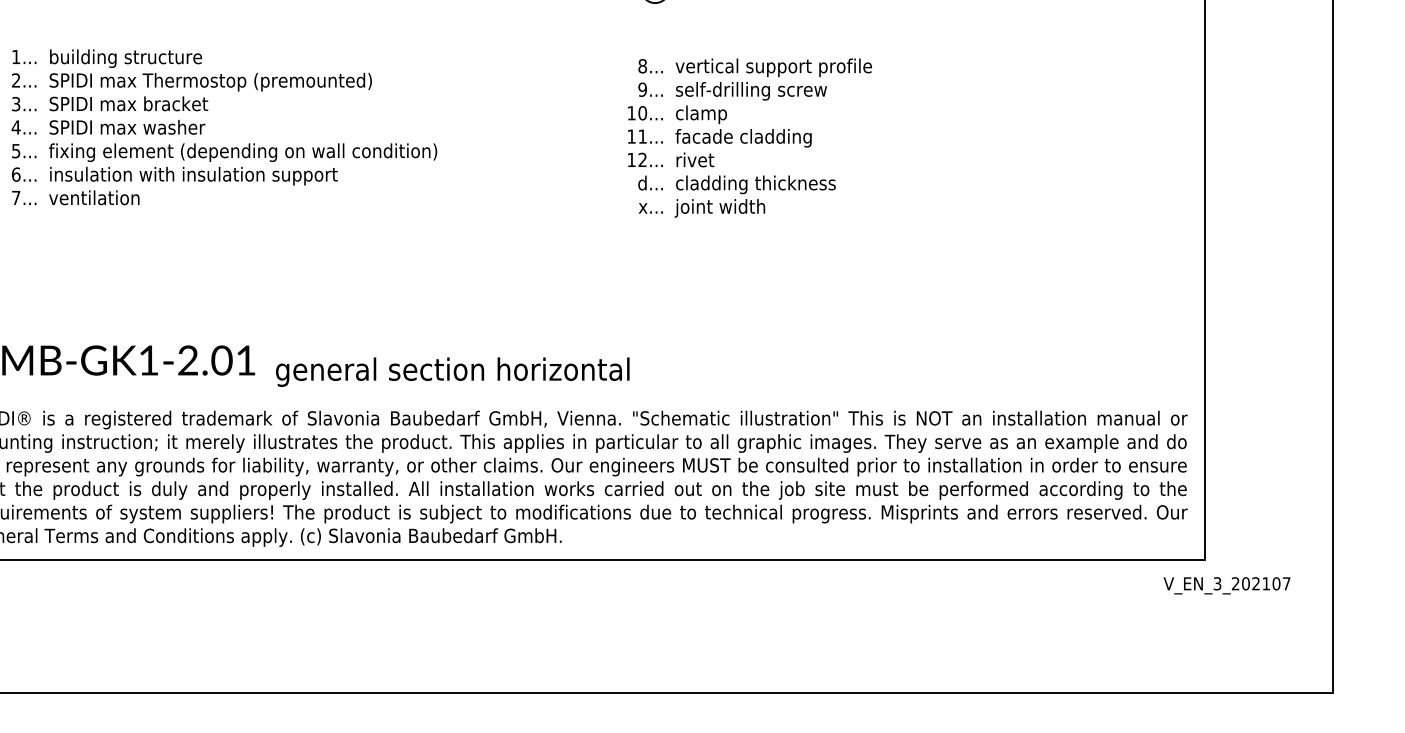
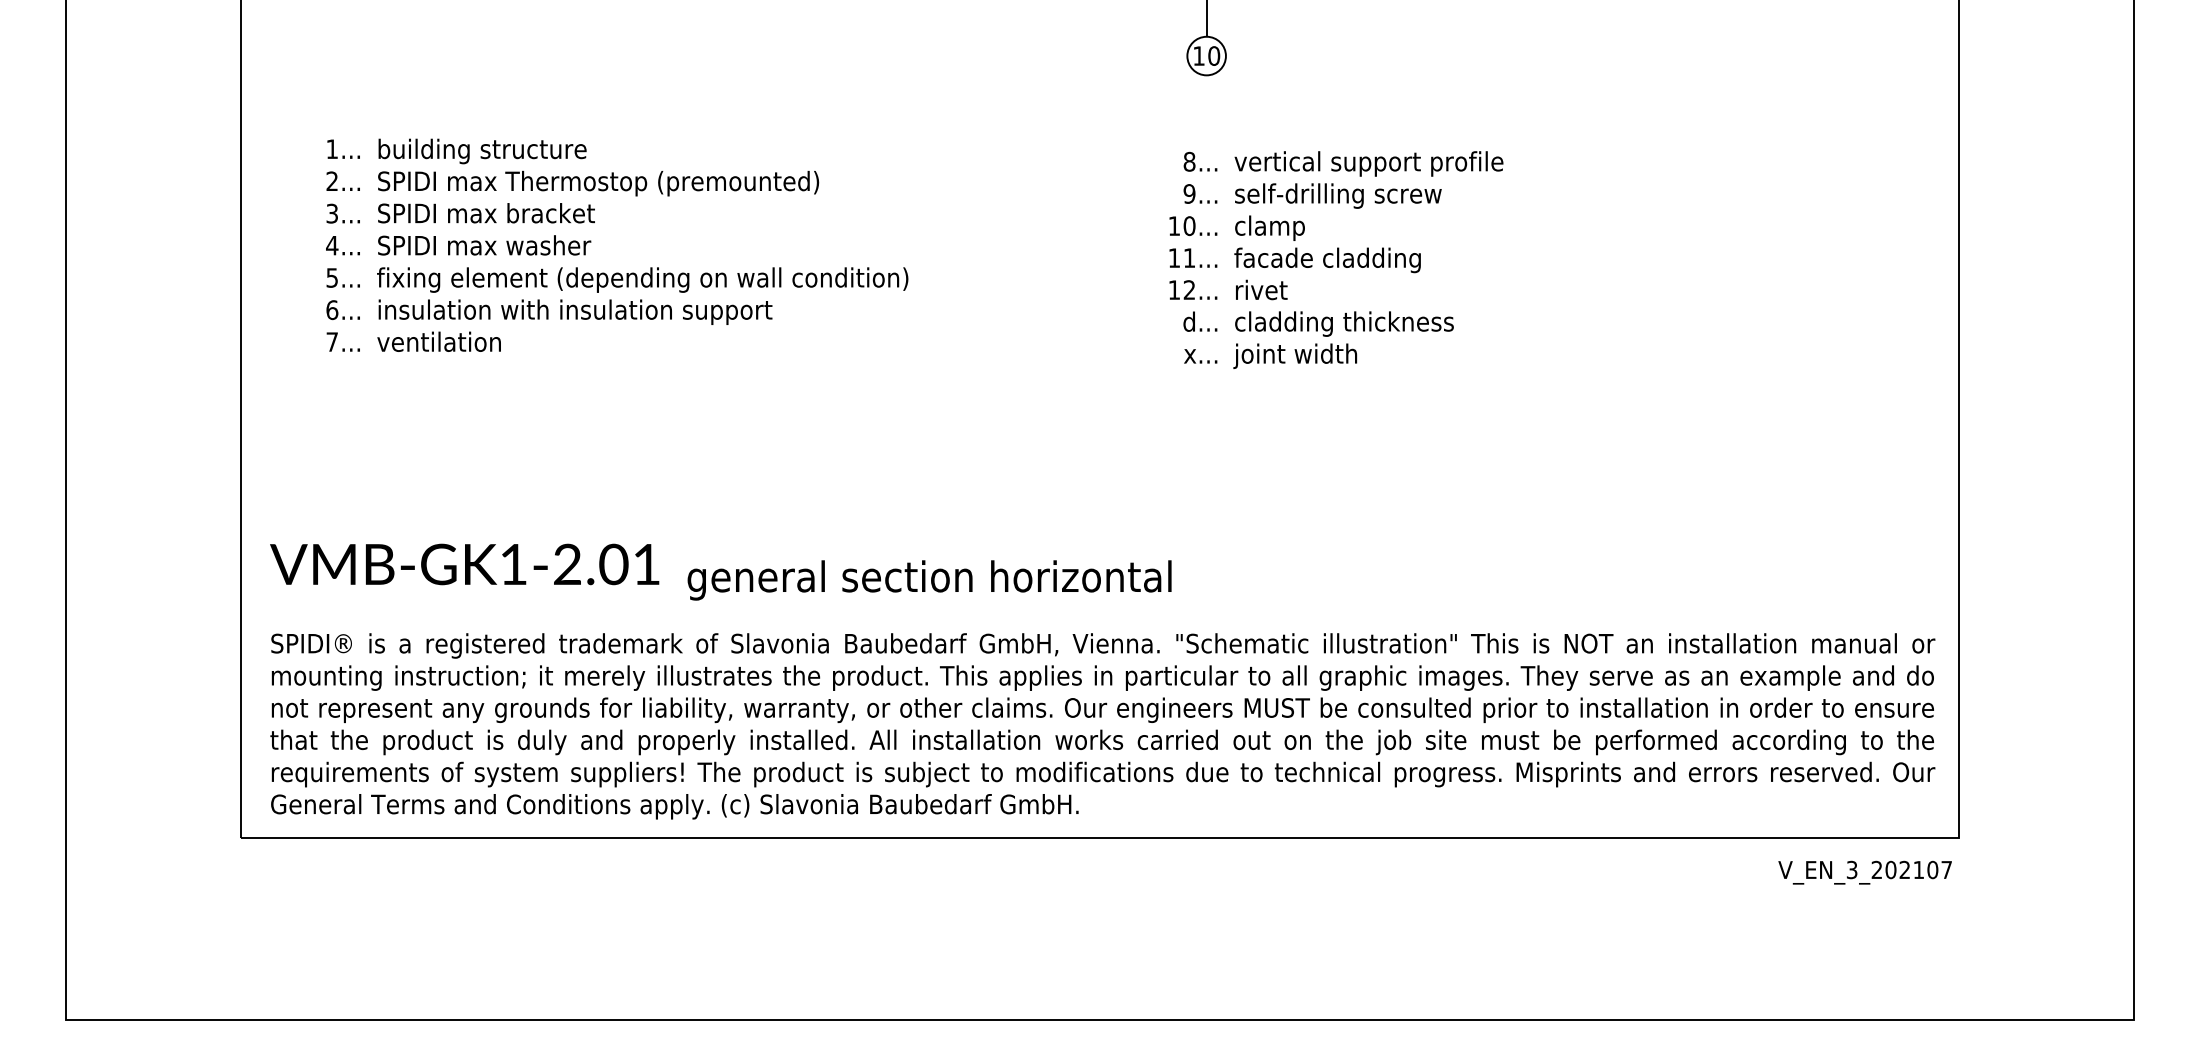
text: (1226, 585) -> (1864, 872), moved

